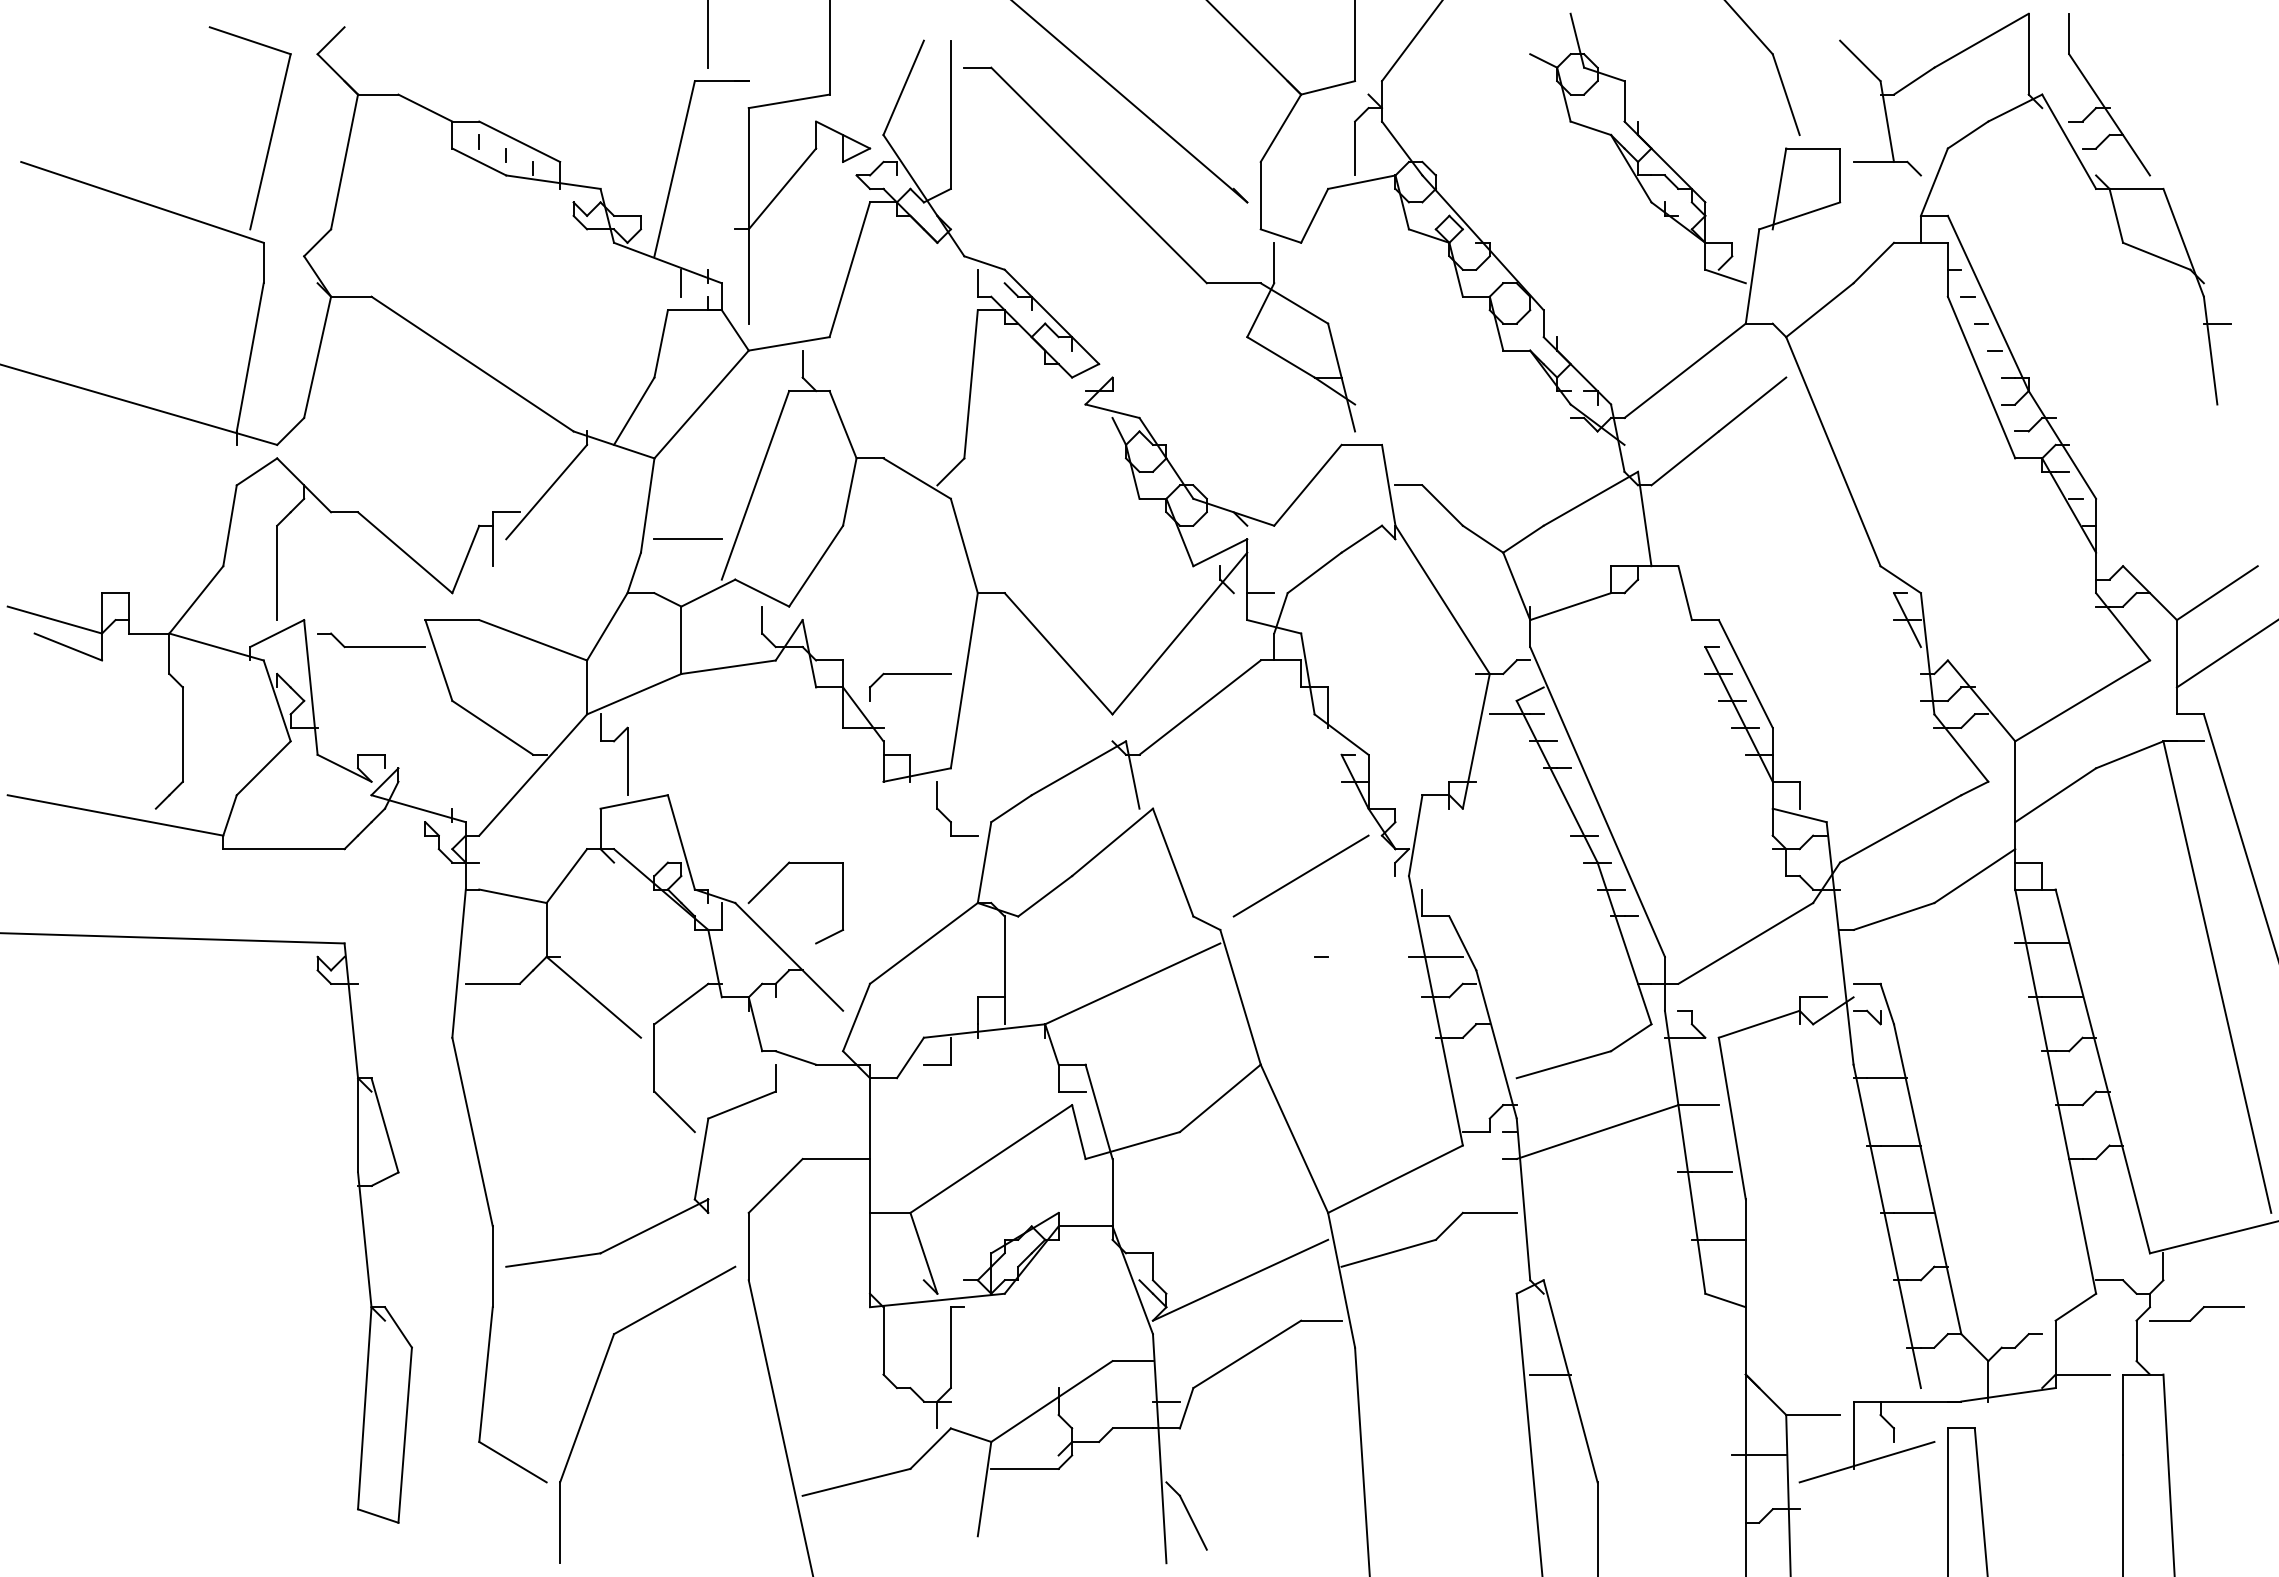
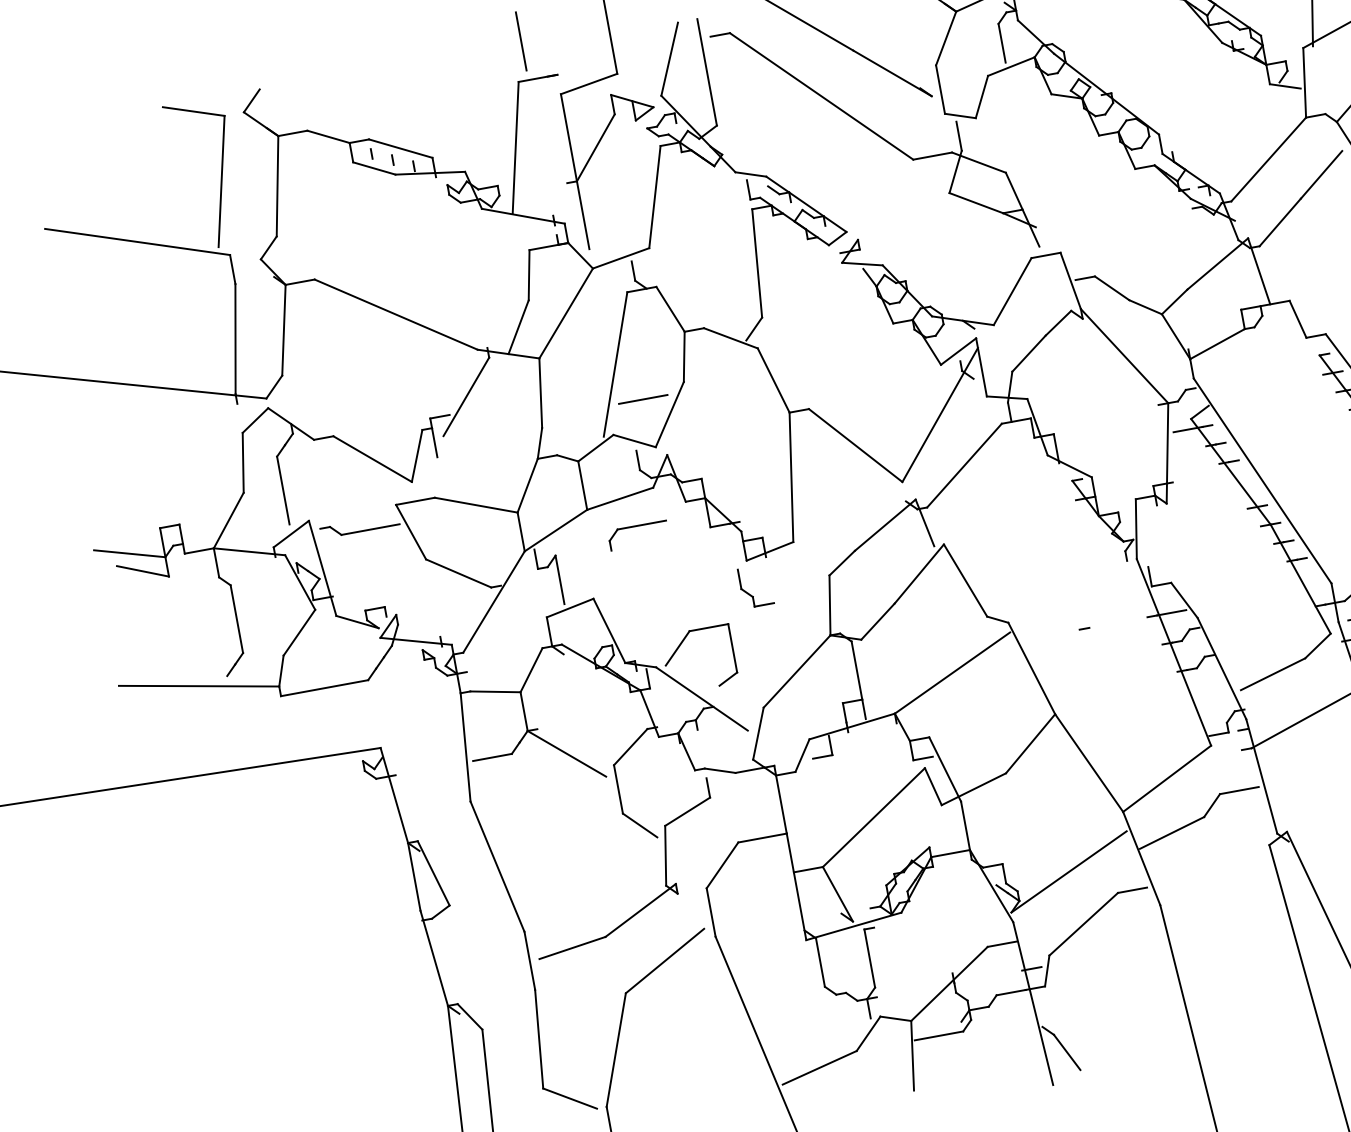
line: (681, 282) -> (535, 228), removed
line: (687, 538) -> (642, 399), moved
line: (1260, 593) -> (992, 375), removed
part: (910, 674) -> (637, 526), moved
part: (947, 817) -> (749, 594), moved
line: (1300, 875) -> (1058, 573), removed
line: (1550, 1374) -> (1304, 898), removed

